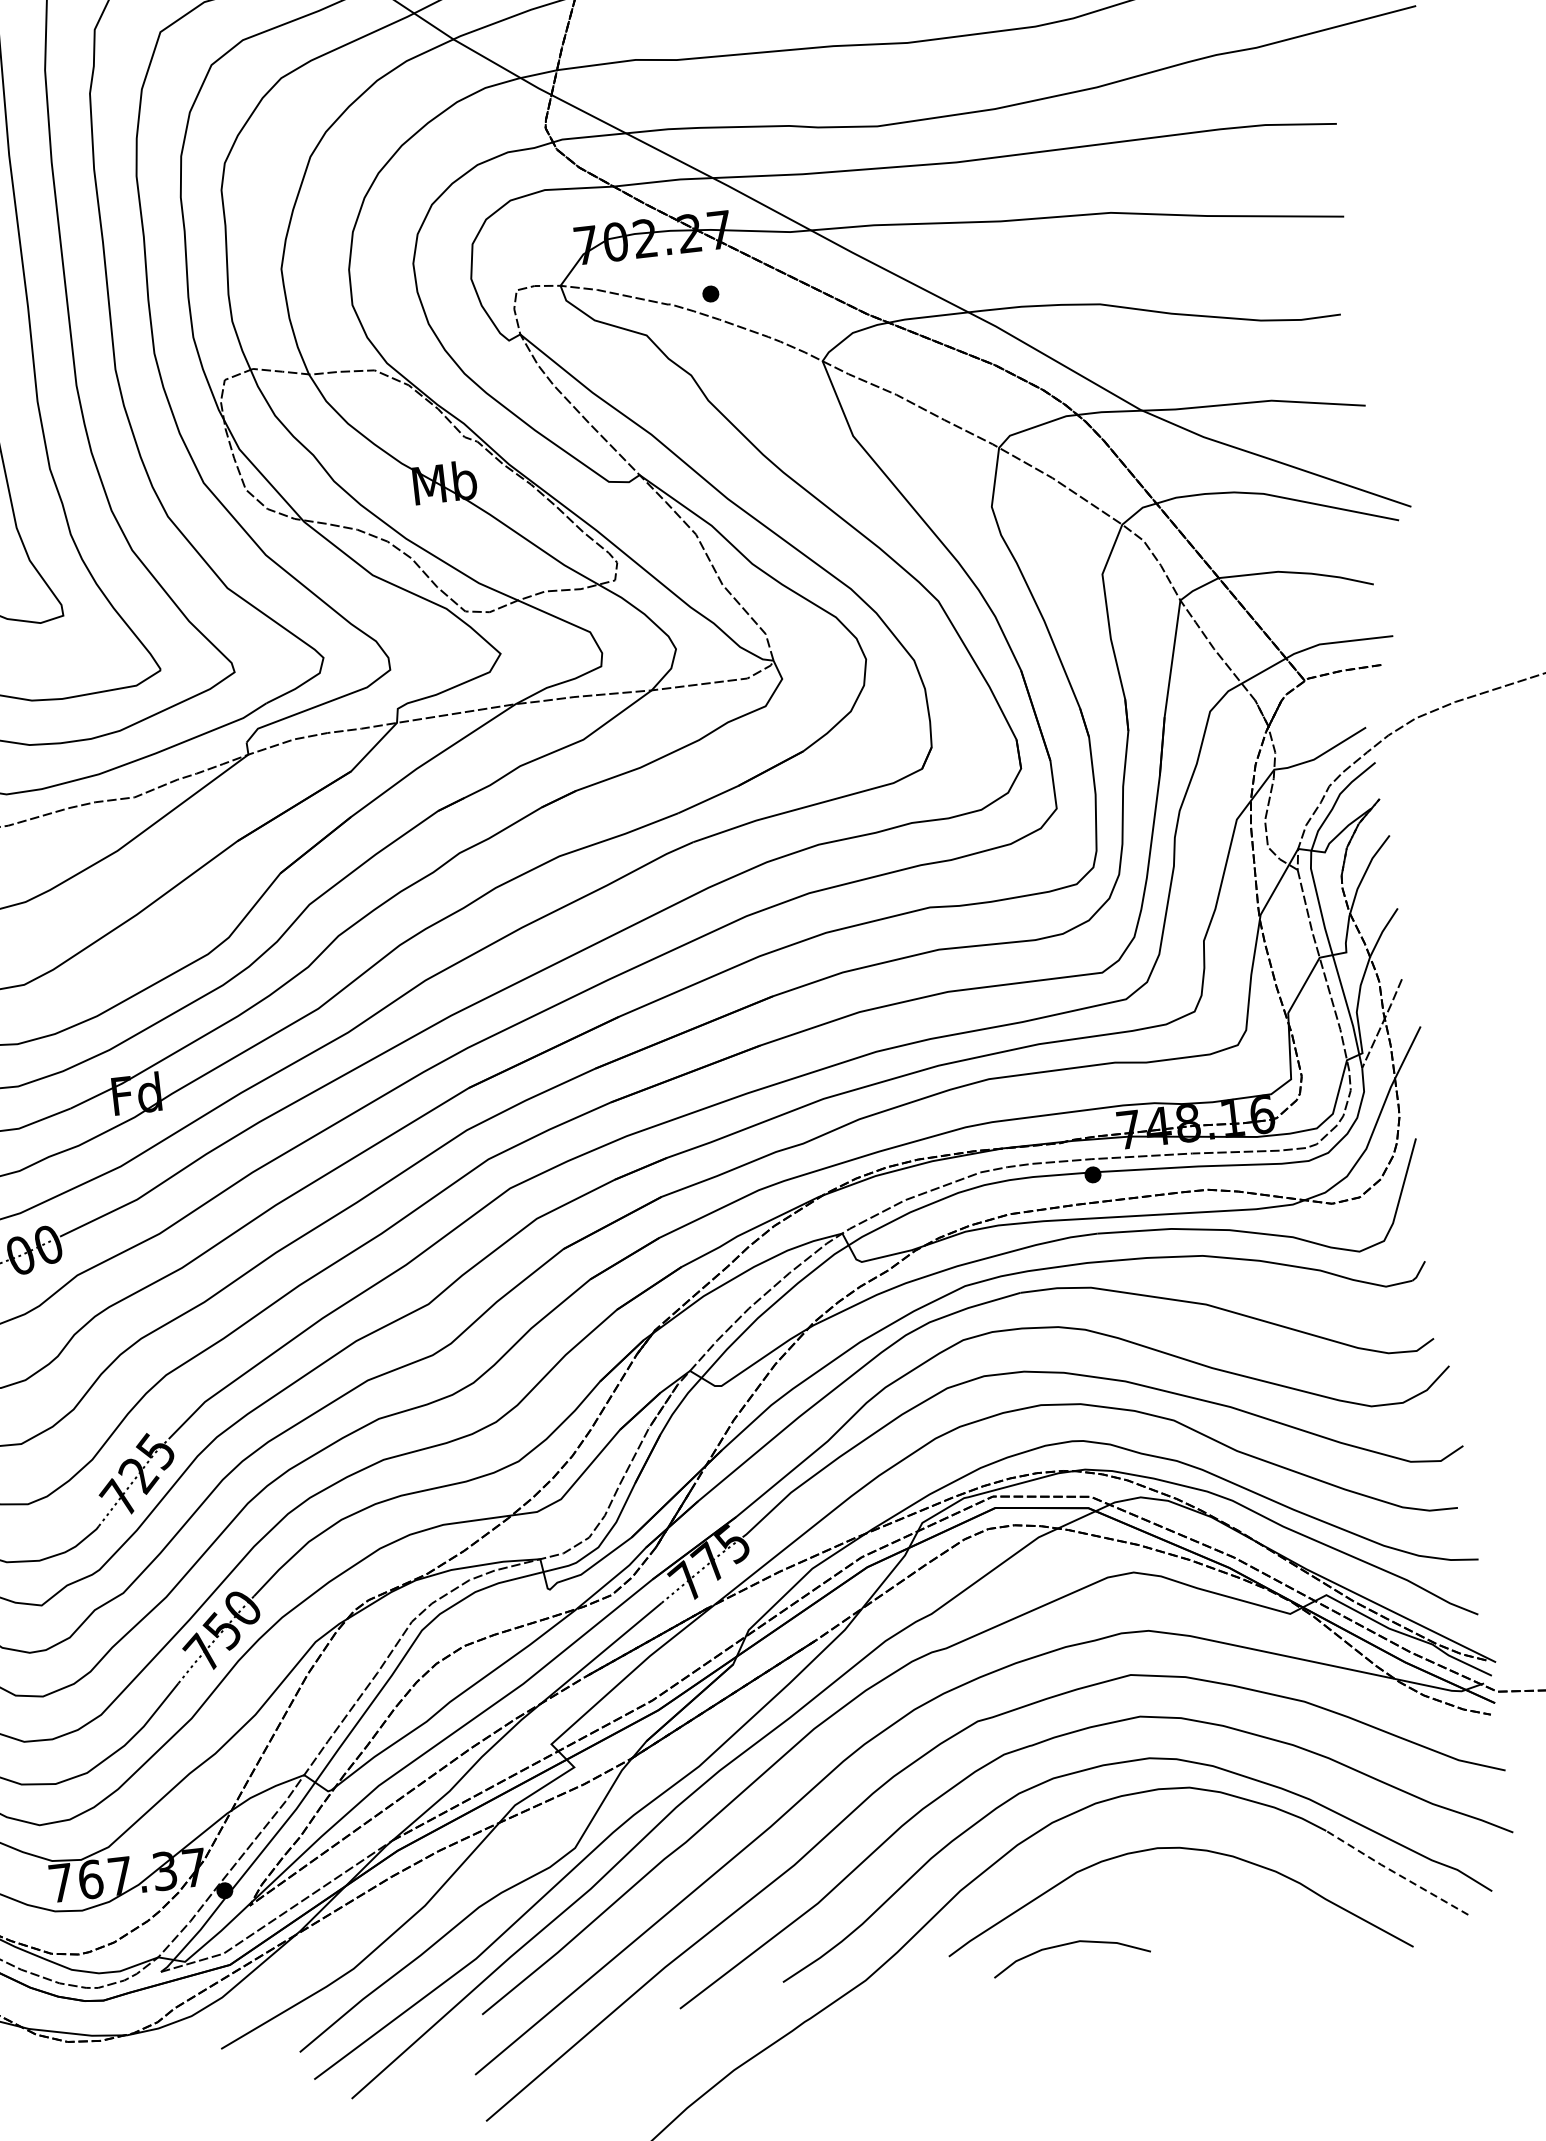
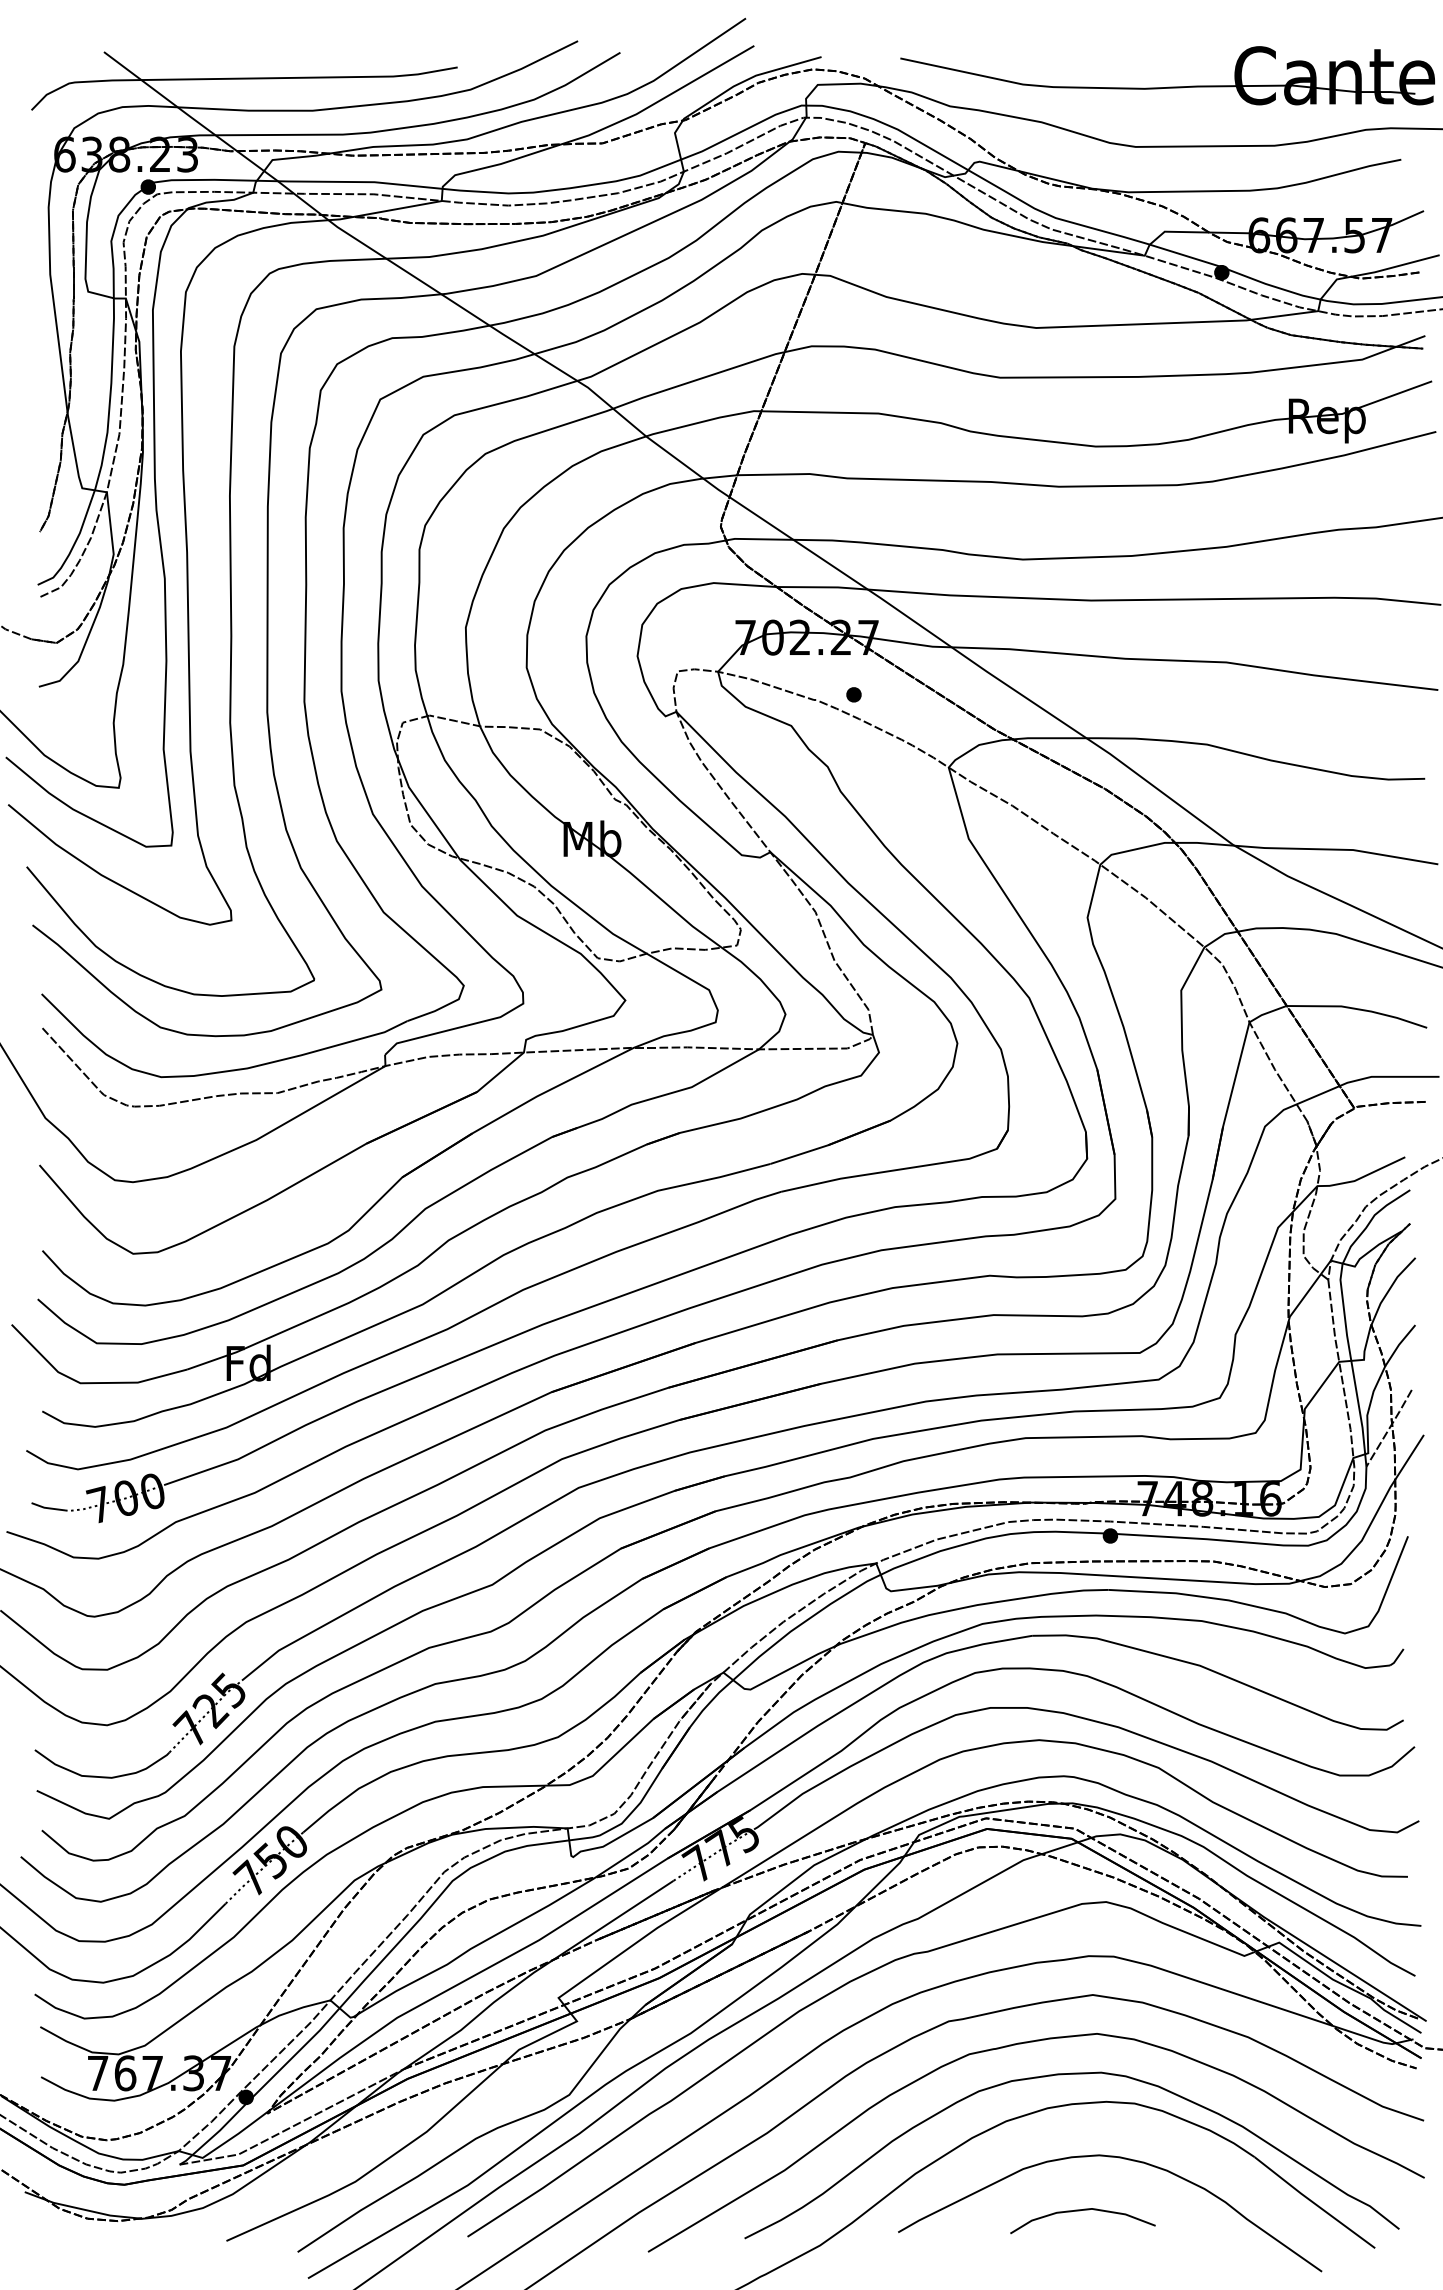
line: (1395, 1872) -> (1313, 2202), dashed -> solid
curve: (1067, 1945) -> (1080, 2211), moved

